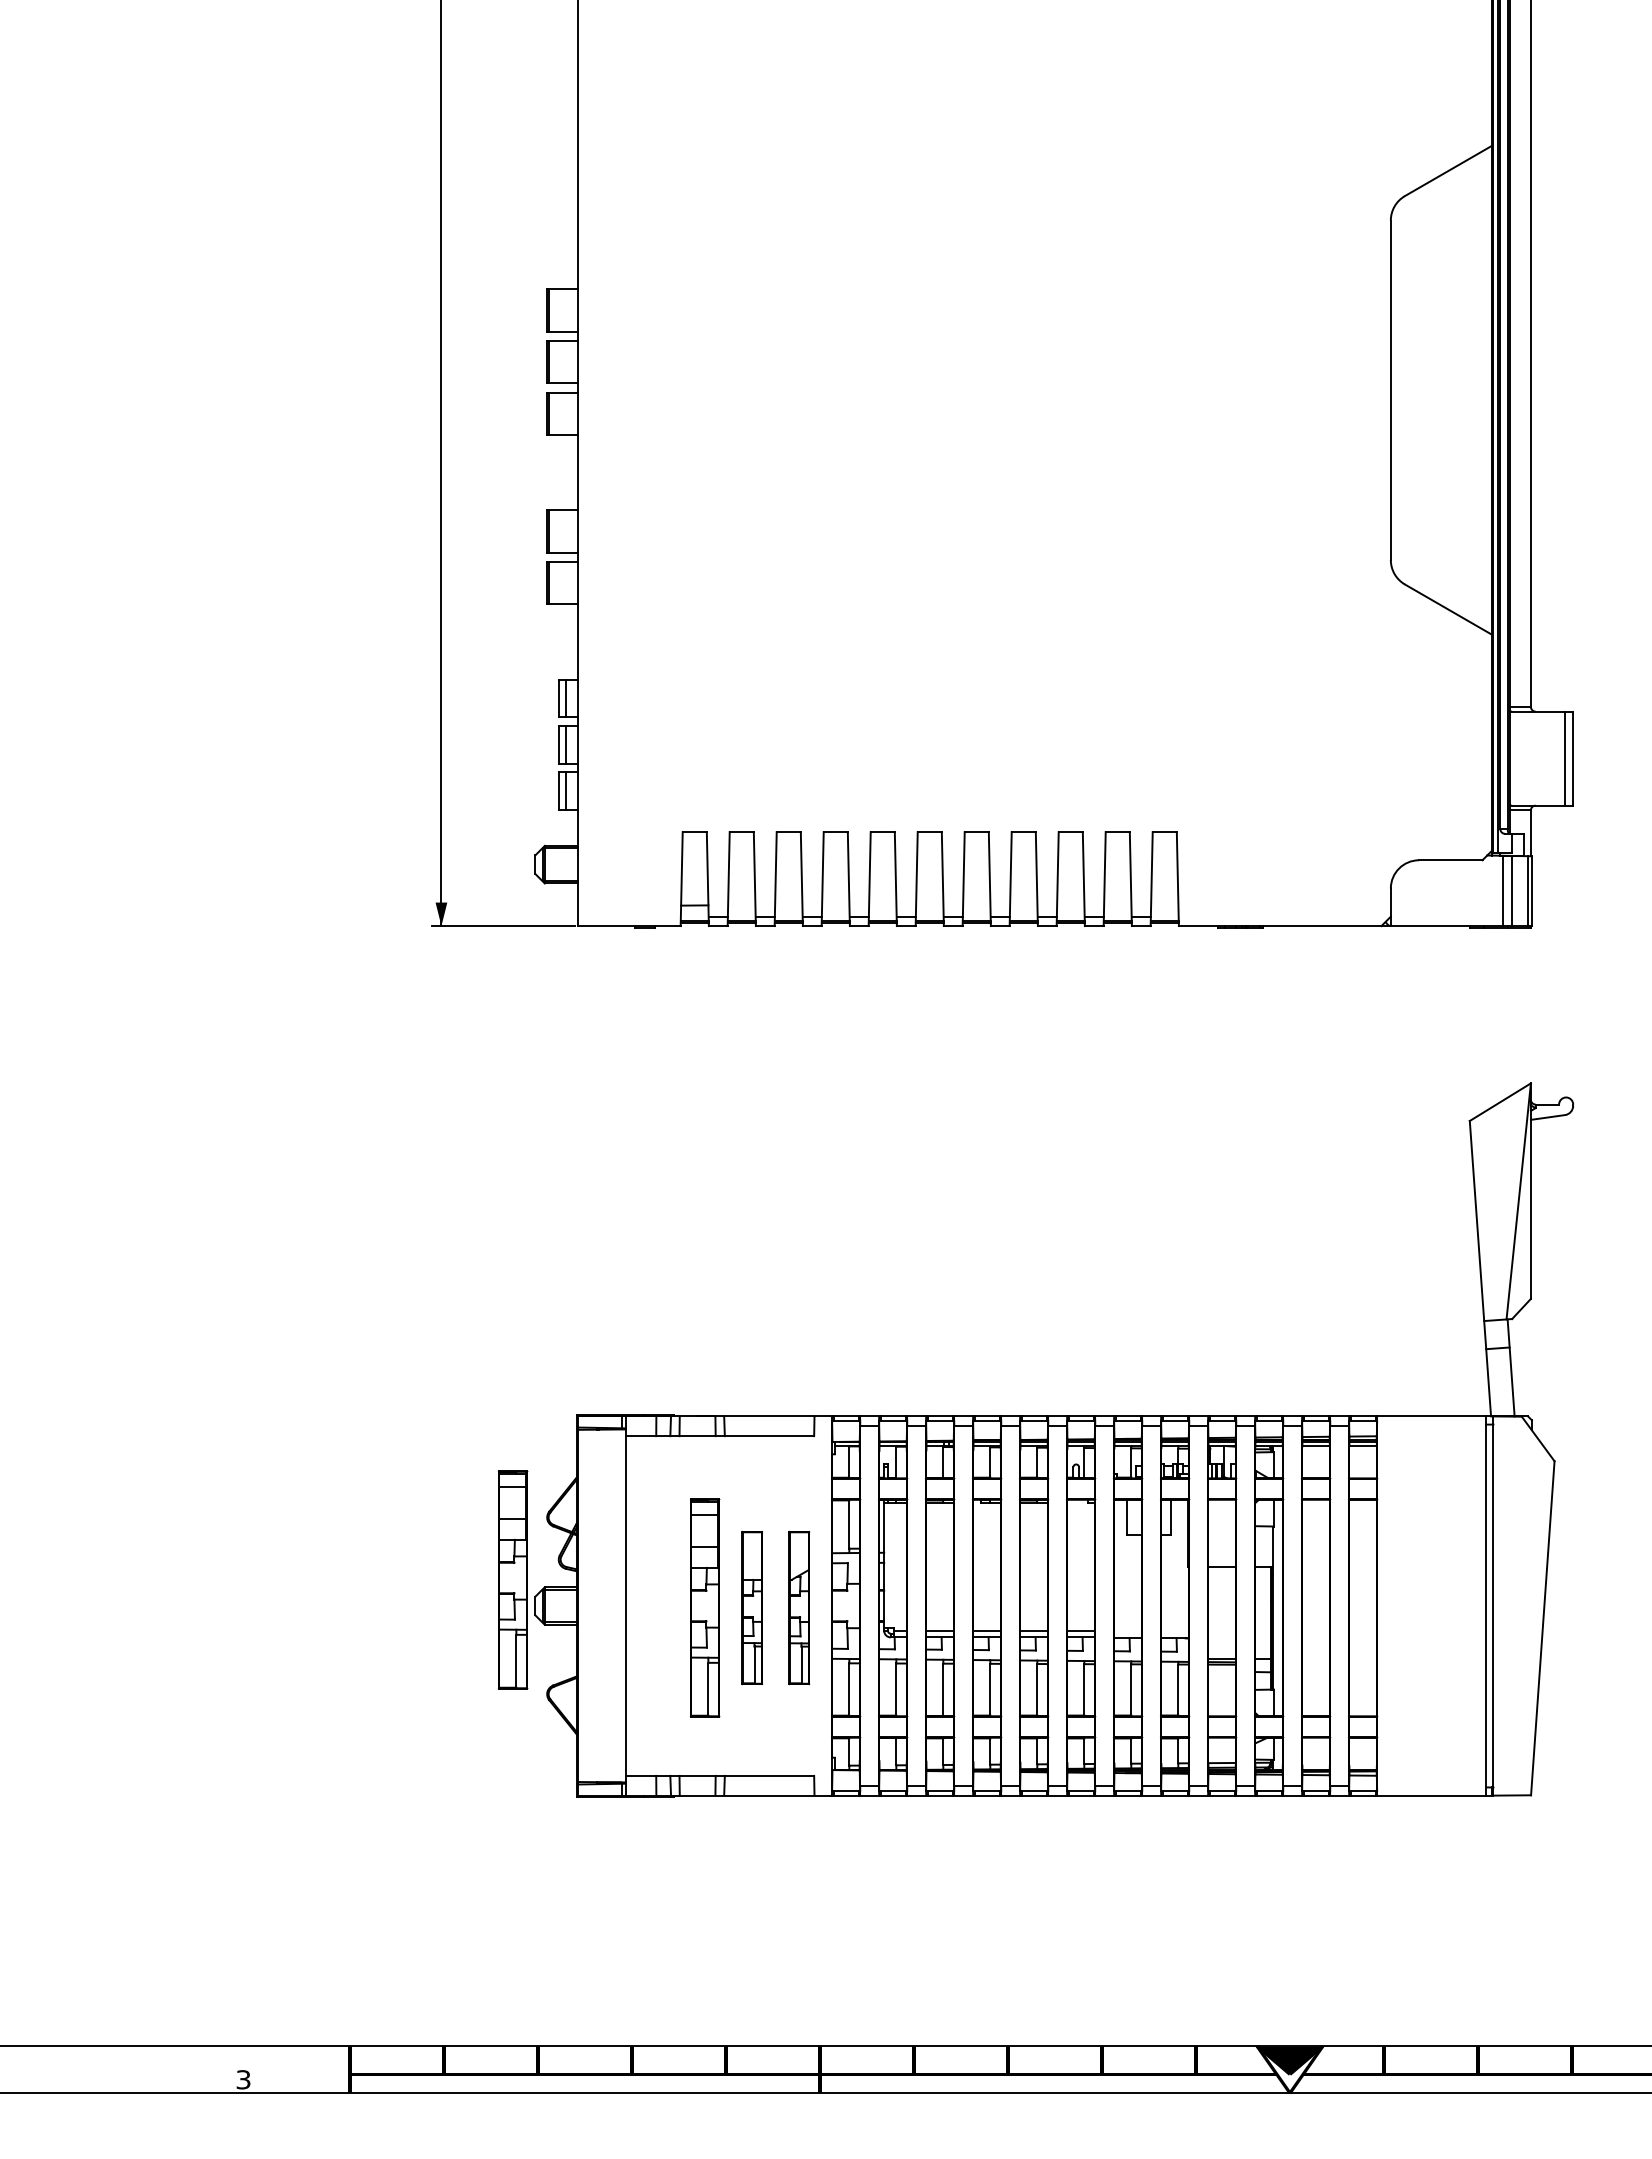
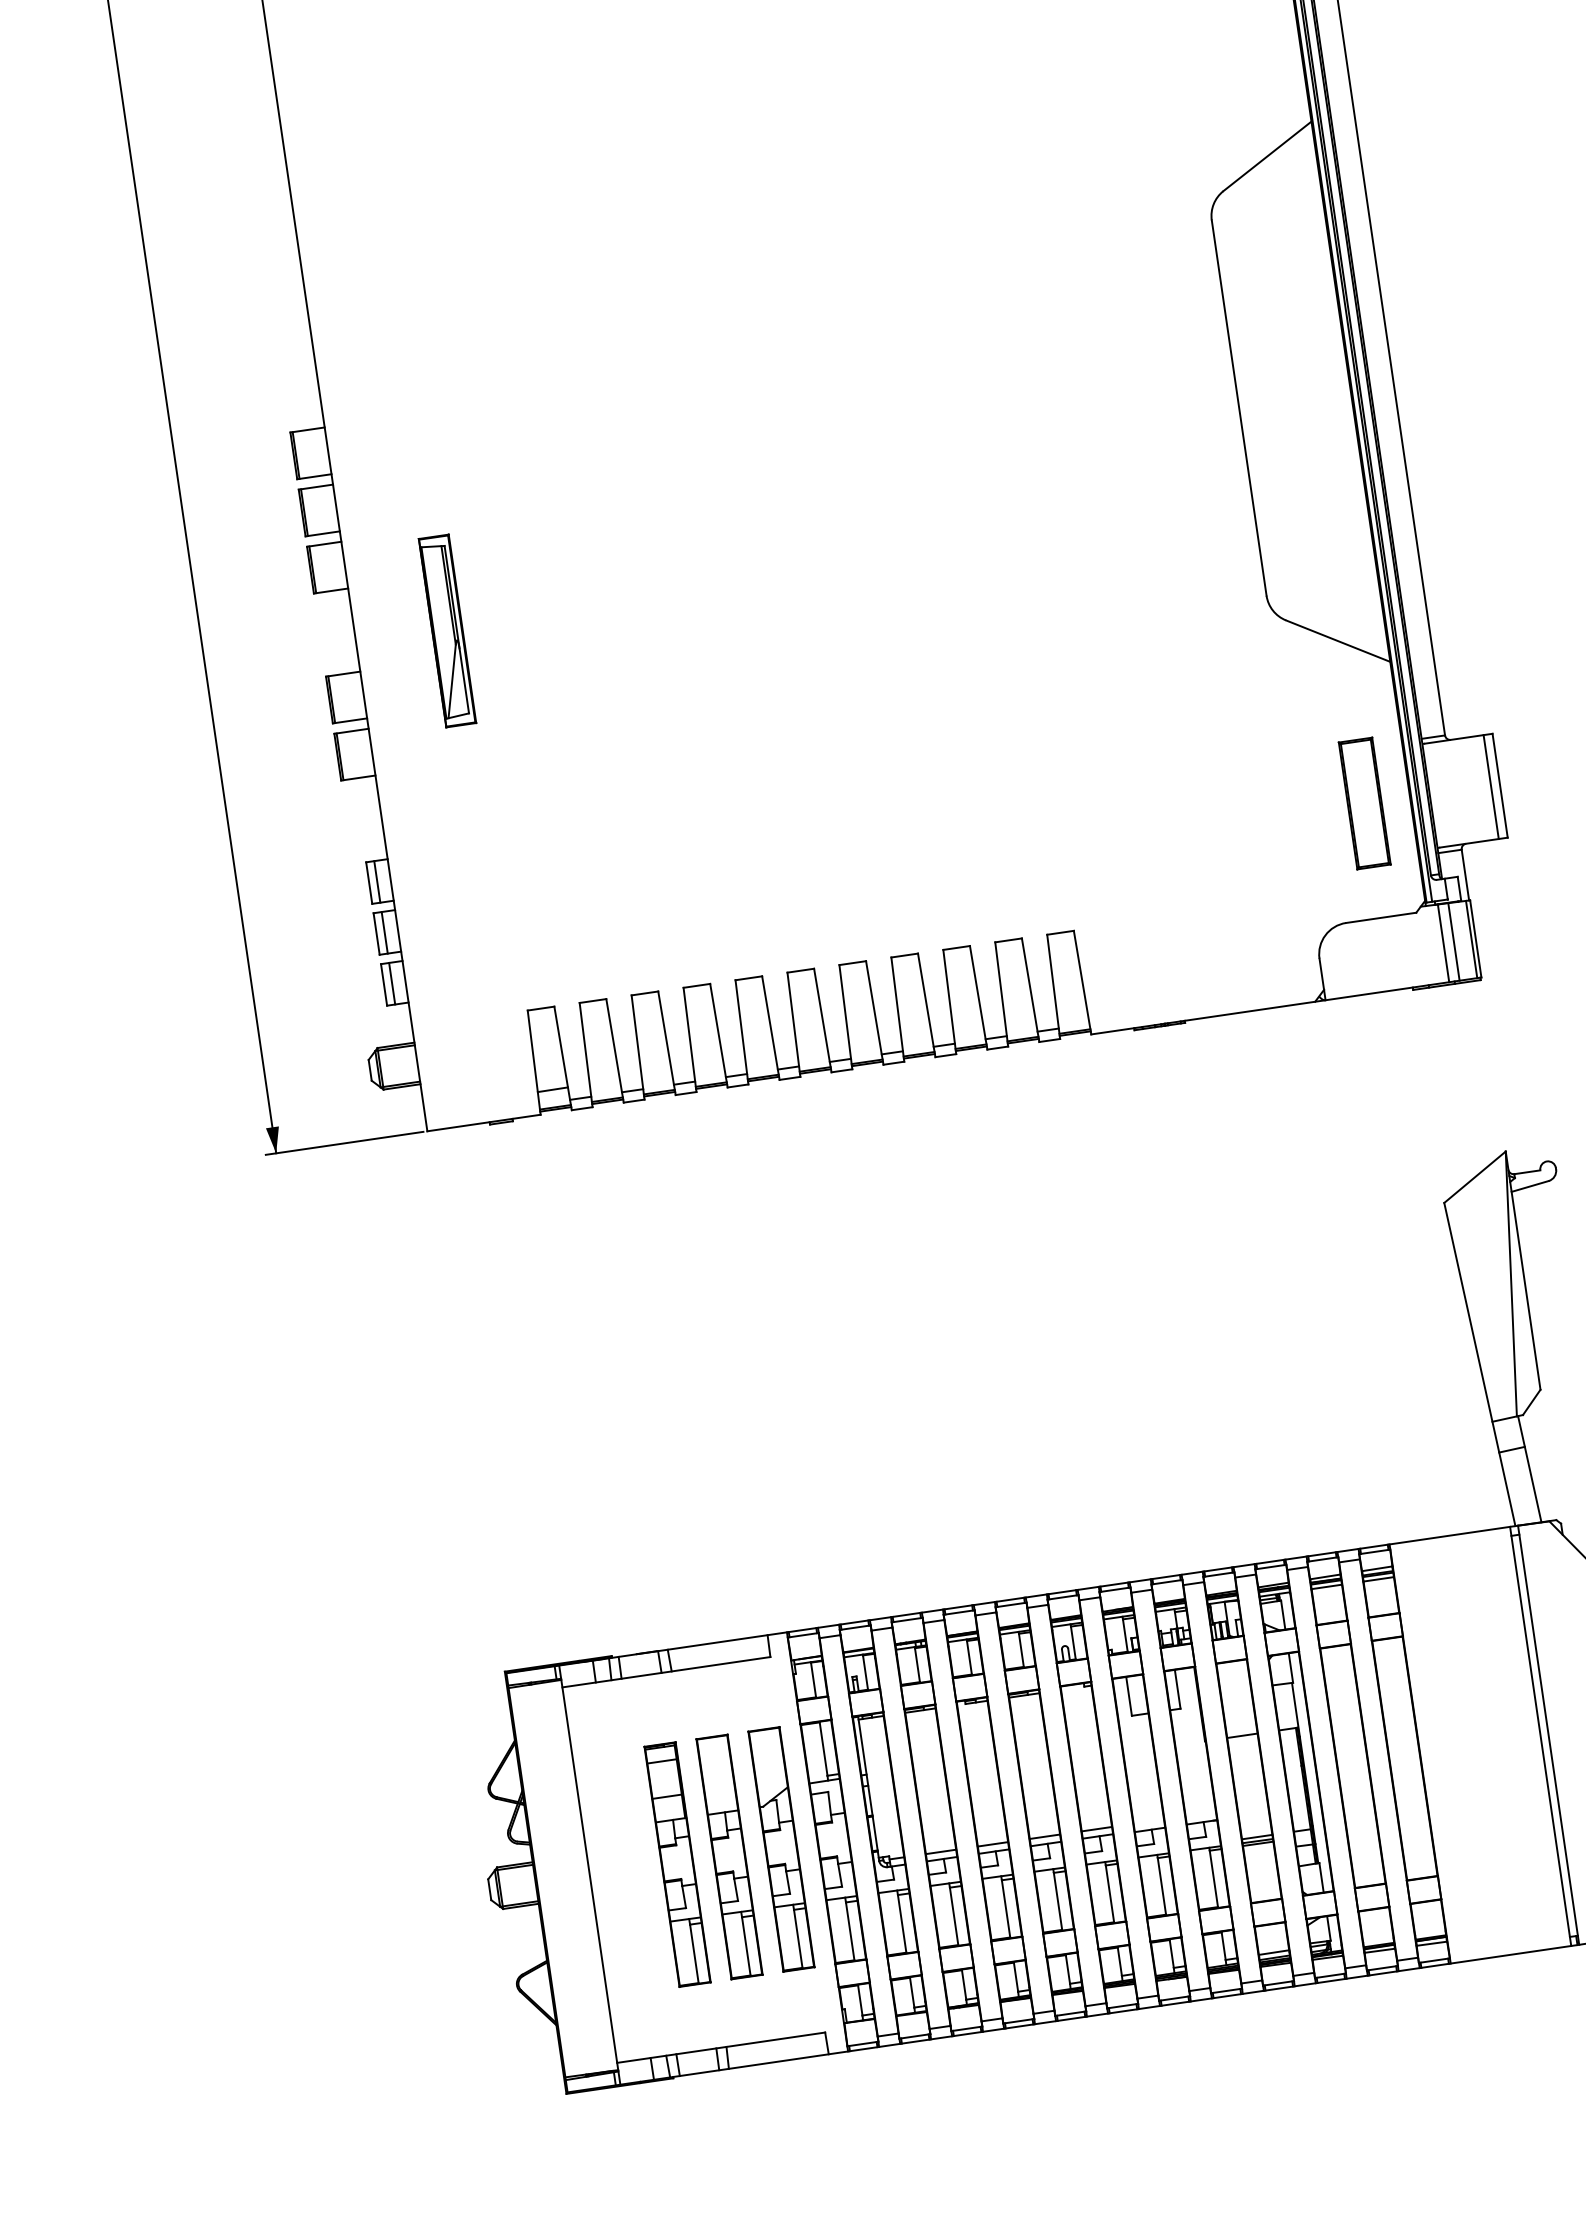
part: (660, 485) -> (447, 631), added
part: (1450, 756) -> (1364, 803), added
part: (513, 1579) -> (461, 1863), removed
part: (752, 1607) -> (729, 1856), size x1.43
part: (799, 1607) -> (781, 1848), size x1.43

